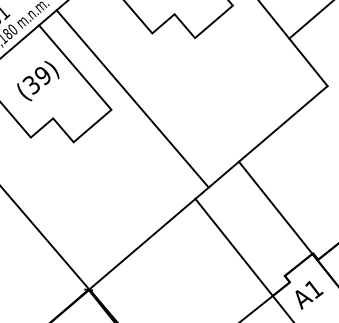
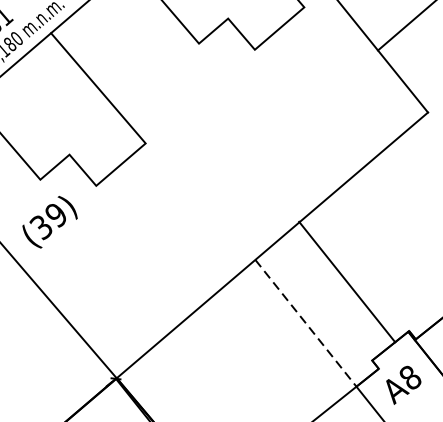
text: (38, 81) -> (50, 222), moved
line: (132, 98) -> (173, 128), removed
line: (275, 207) -> (346, 281), moved
line: (234, 247) -> (306, 323), solid -> dashed
text: (314, 289) -> (410, 378), A1 -> A8

